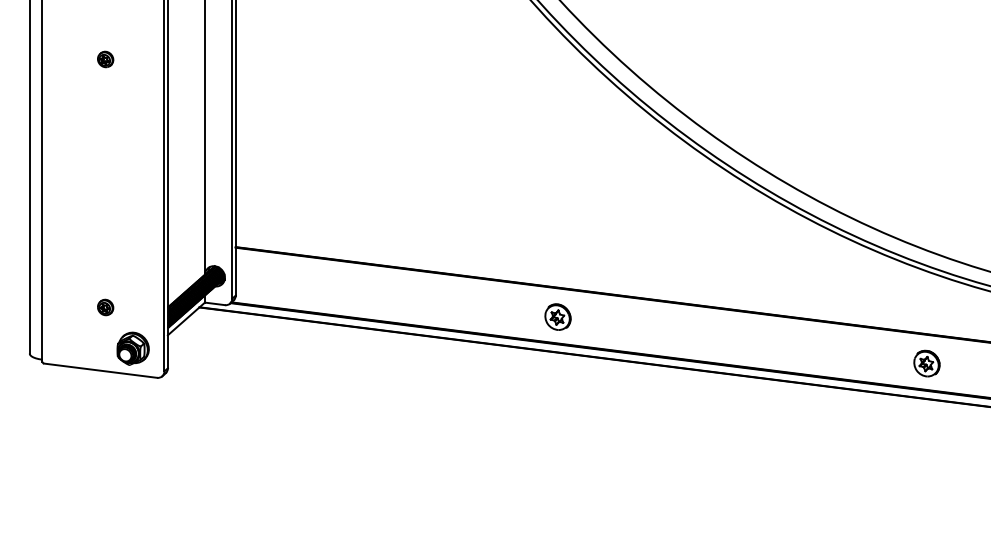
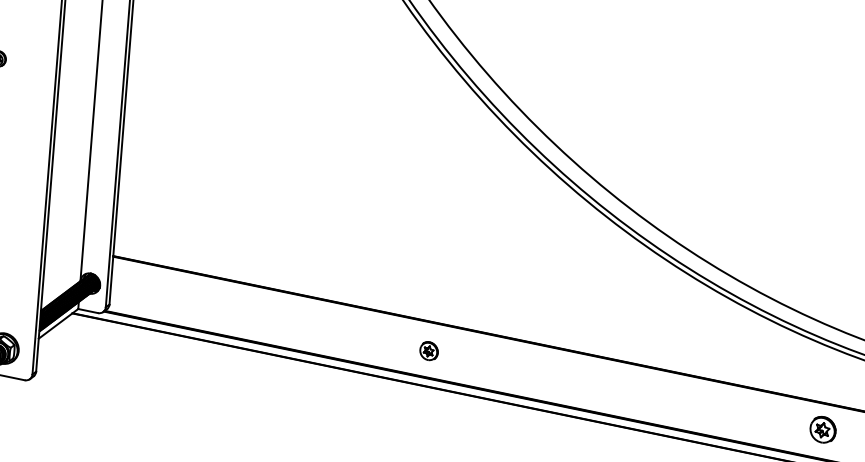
part: (557, 316) -> (428, 350), size x0.7
part: (926, 363) -> (822, 429), moved

